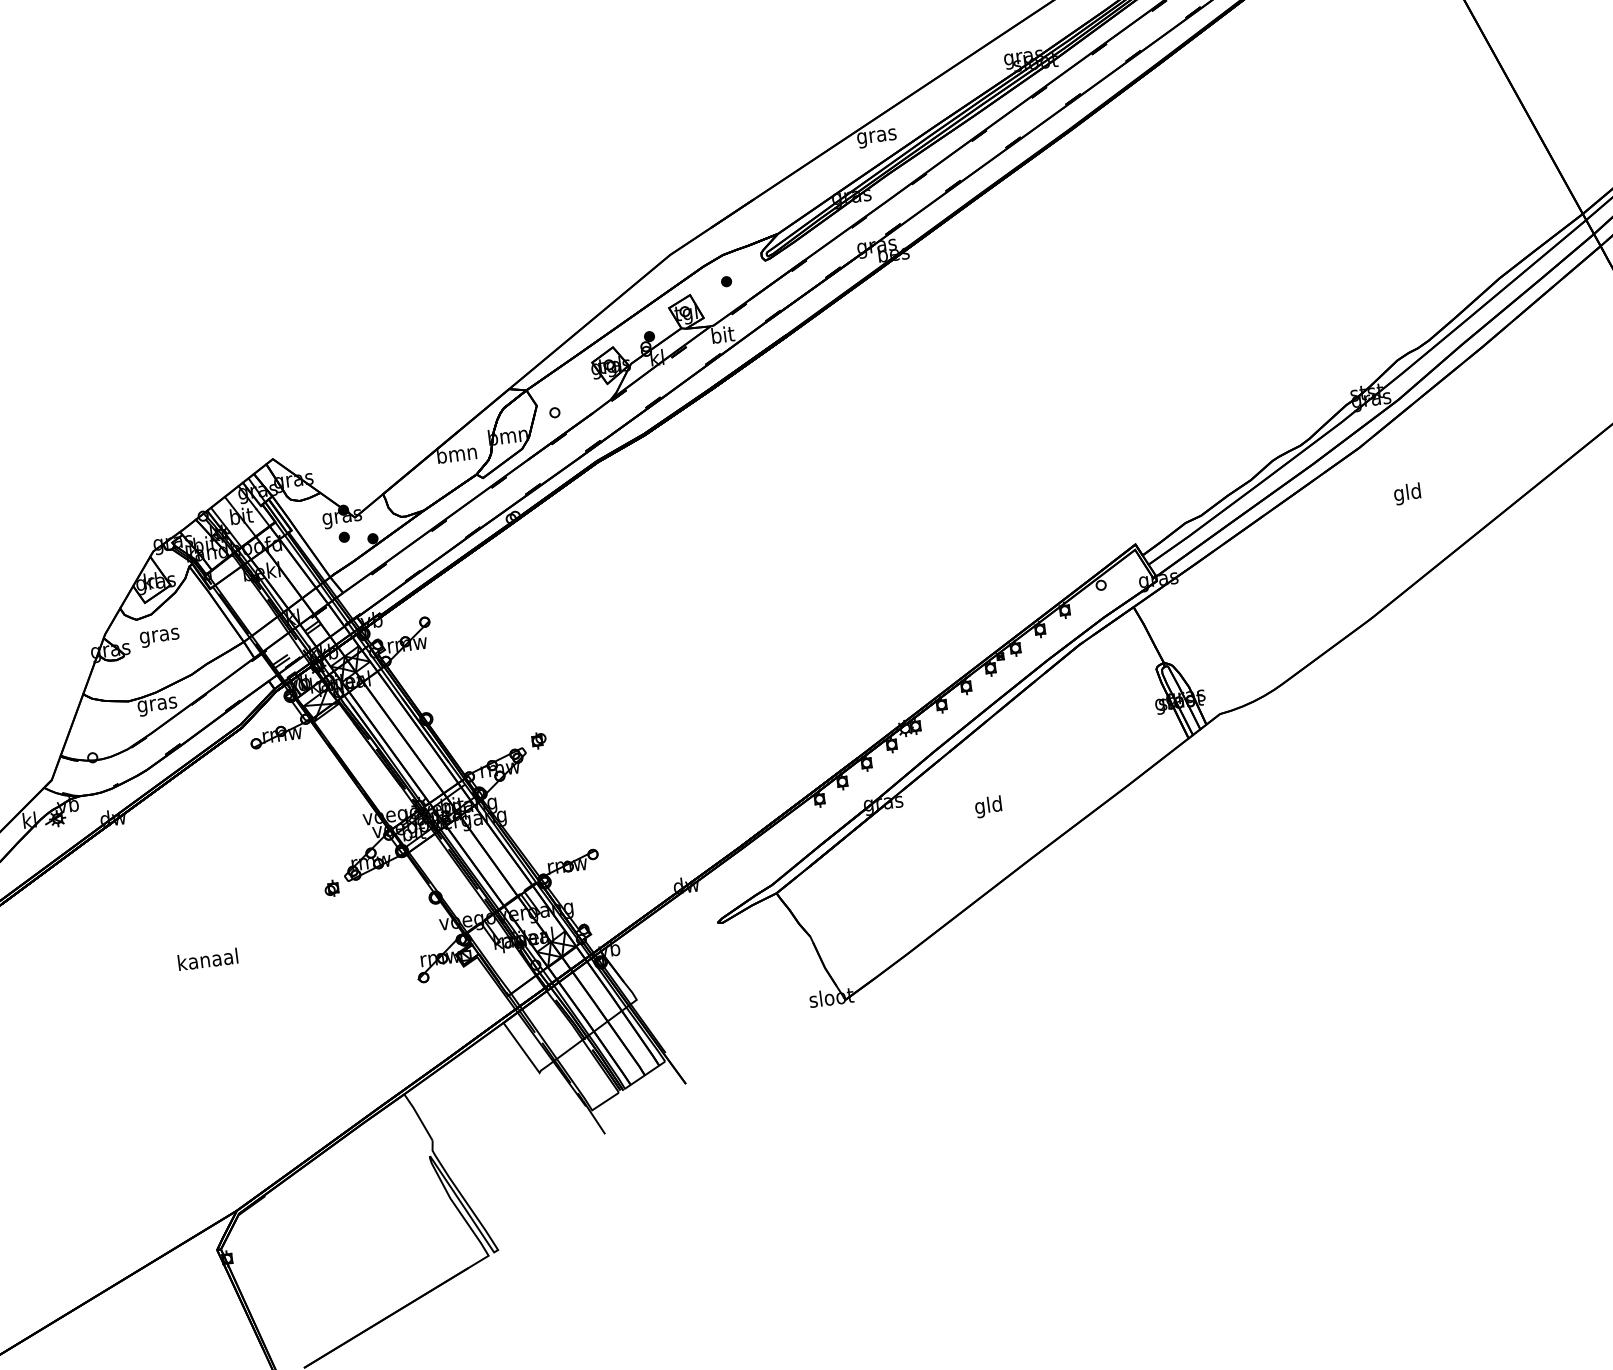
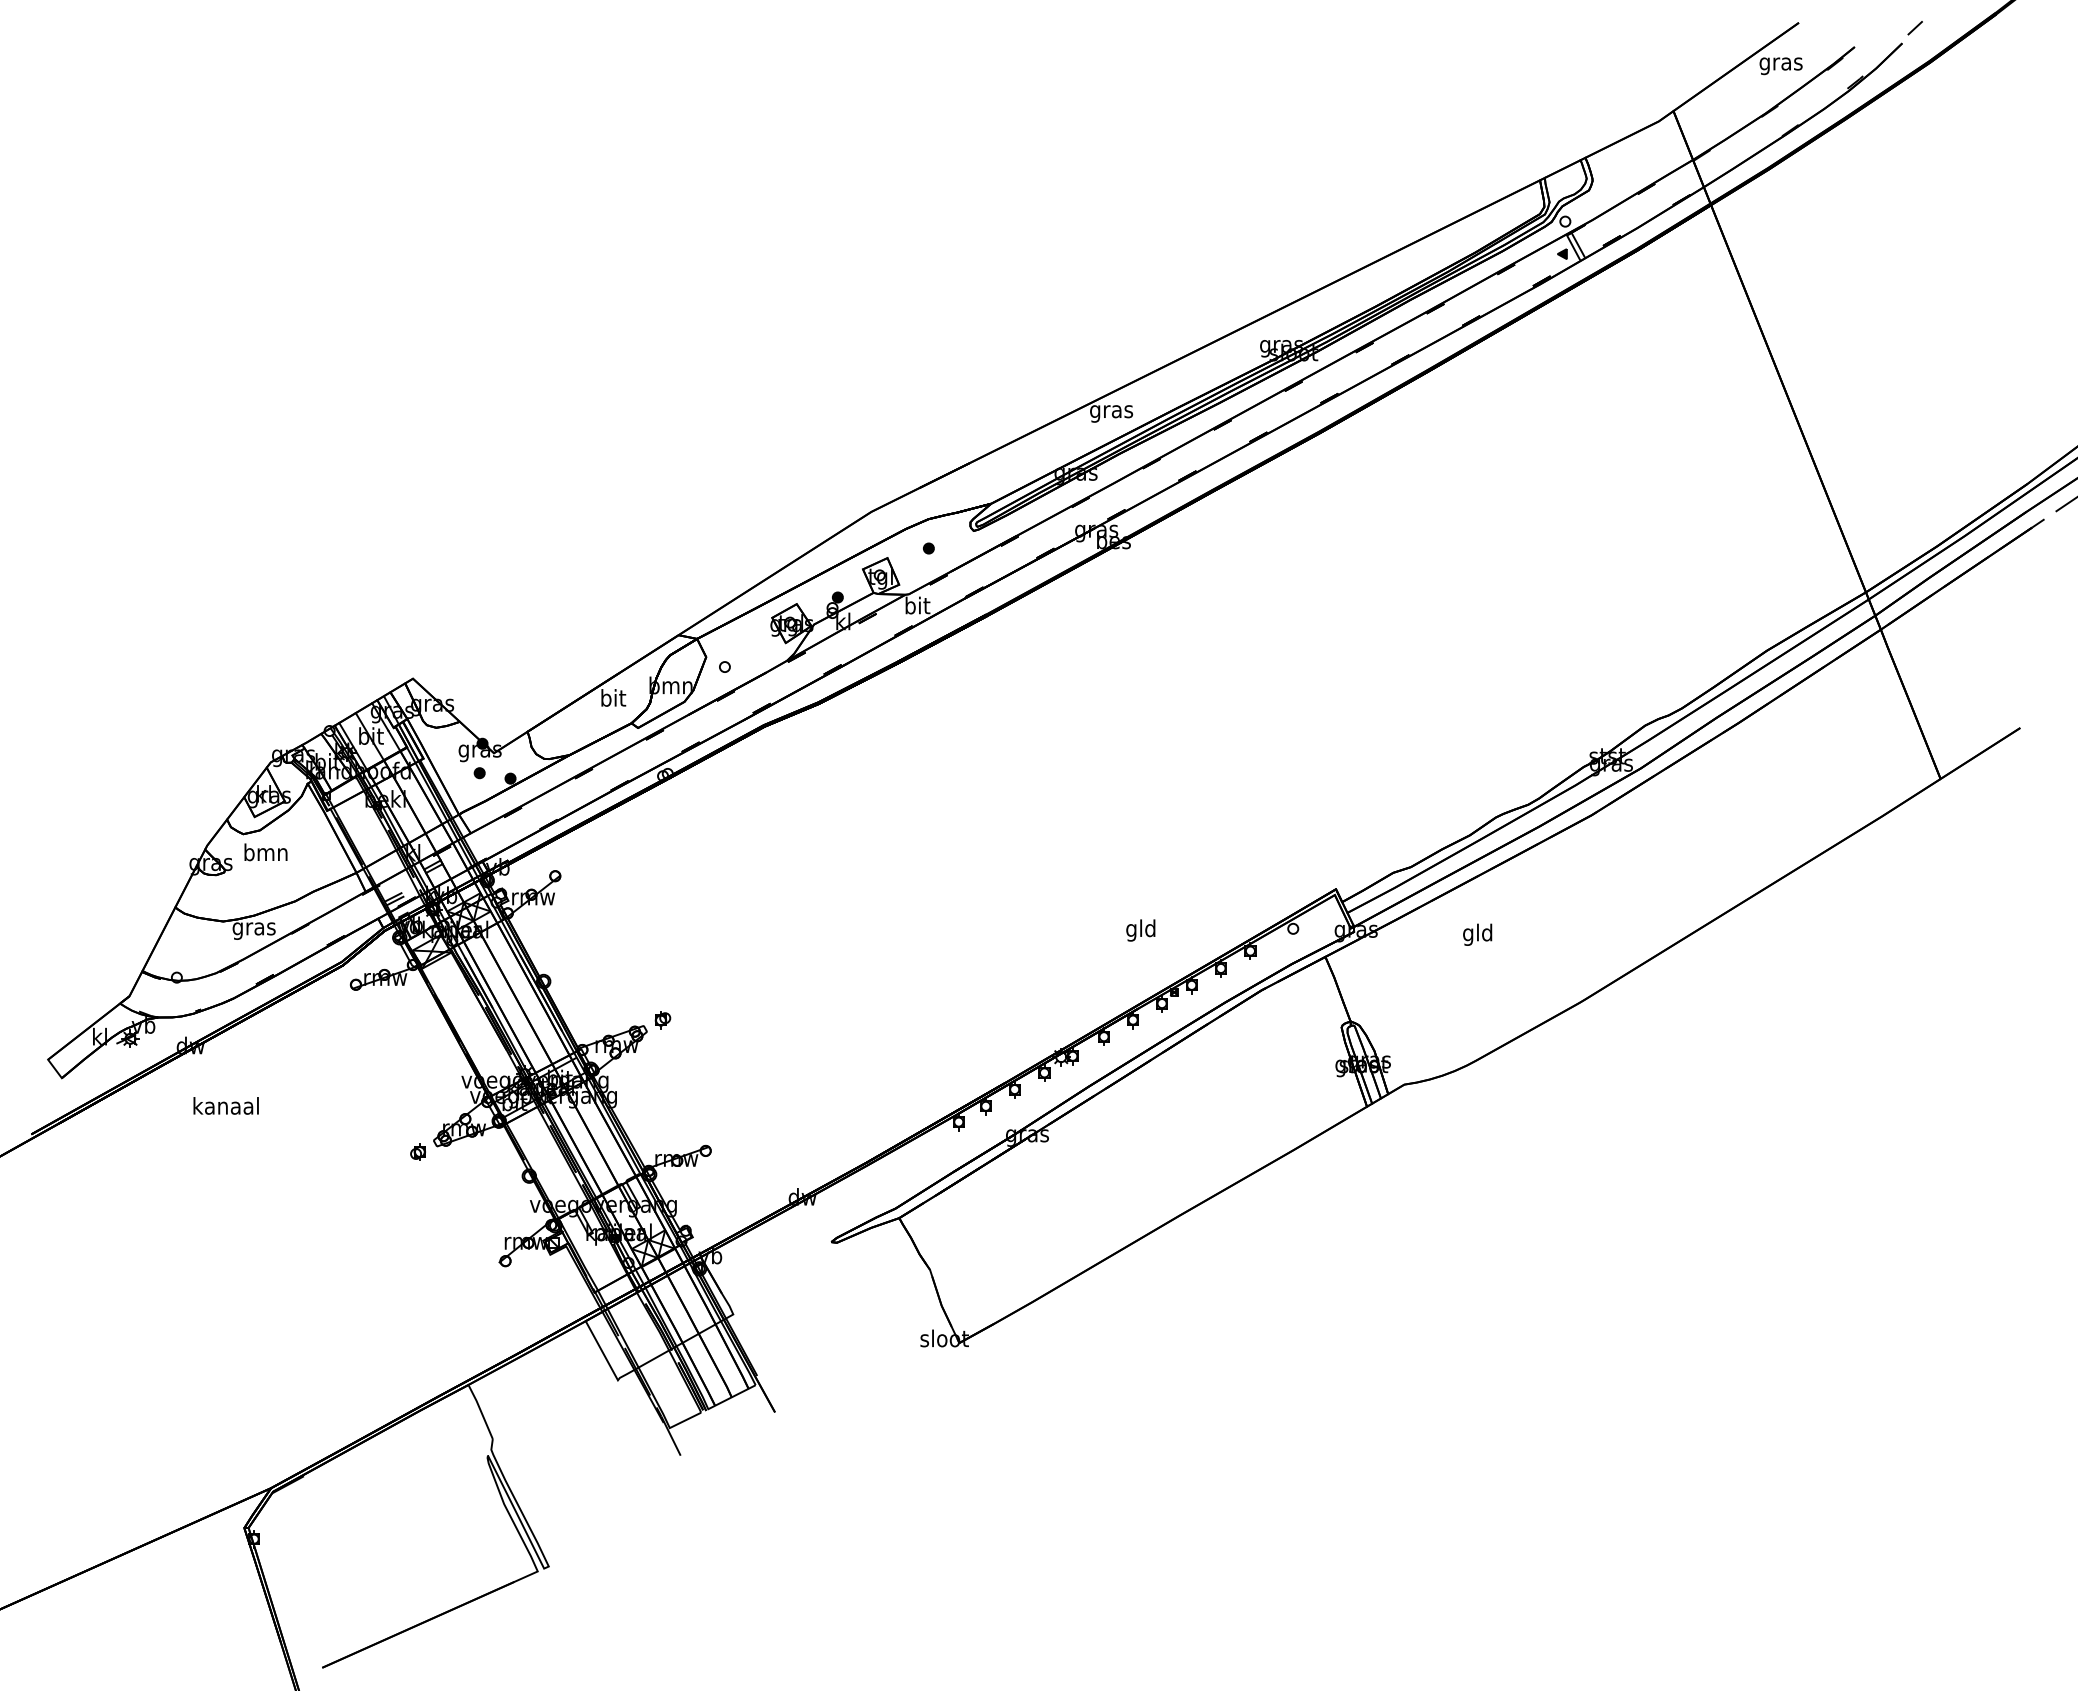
text: (456, 453) -> (612, 697), bmn -> bit
text: (1407, 493) -> (1477, 934), moved
text: (159, 635) -> (265, 854), gras -> bmn
text: (988, 806) -> (1140, 930), moved
text: (207, 959) -> (225, 1105), moved

